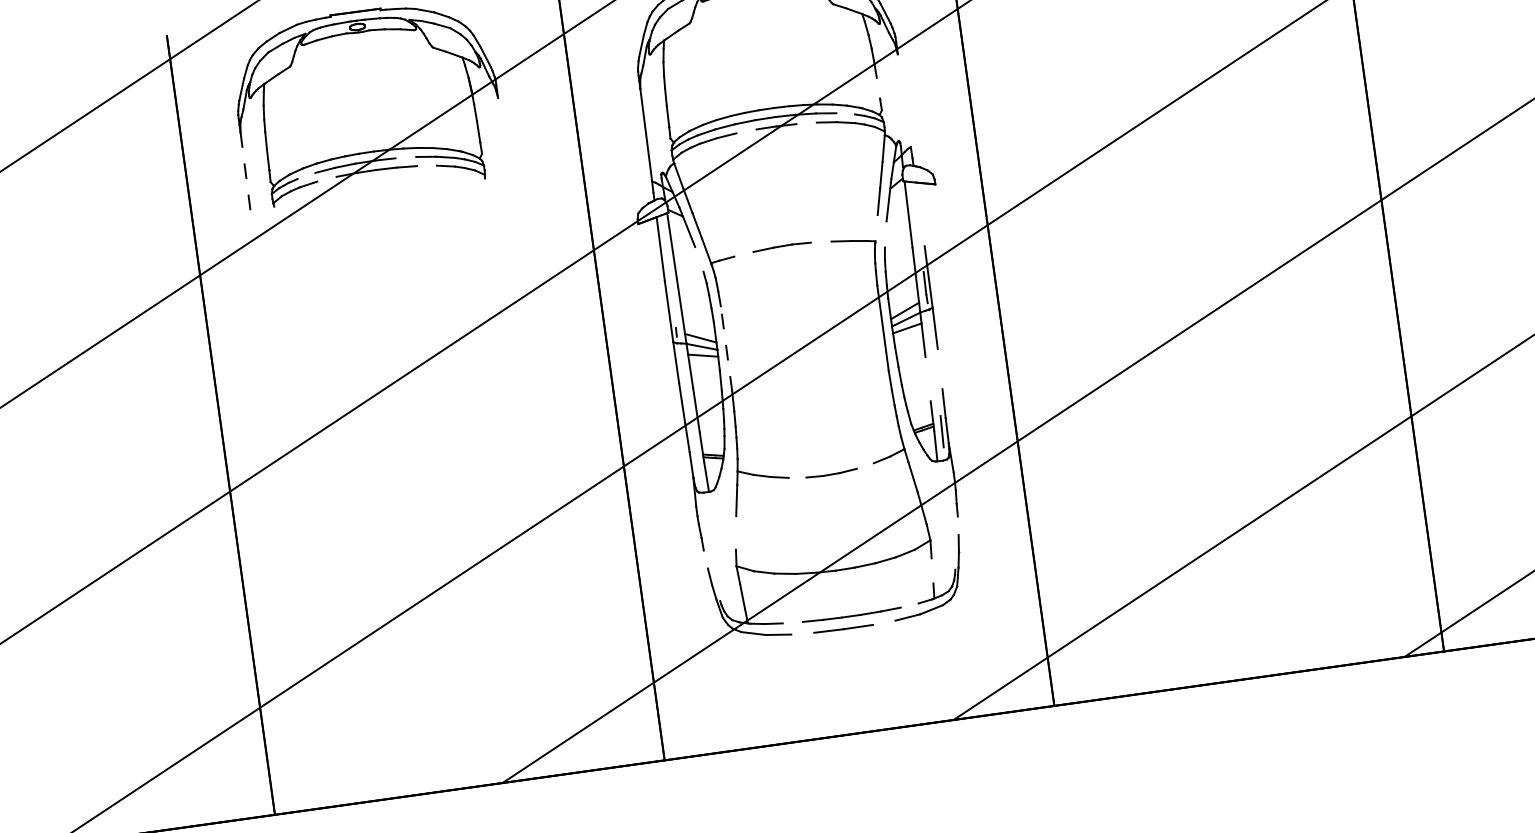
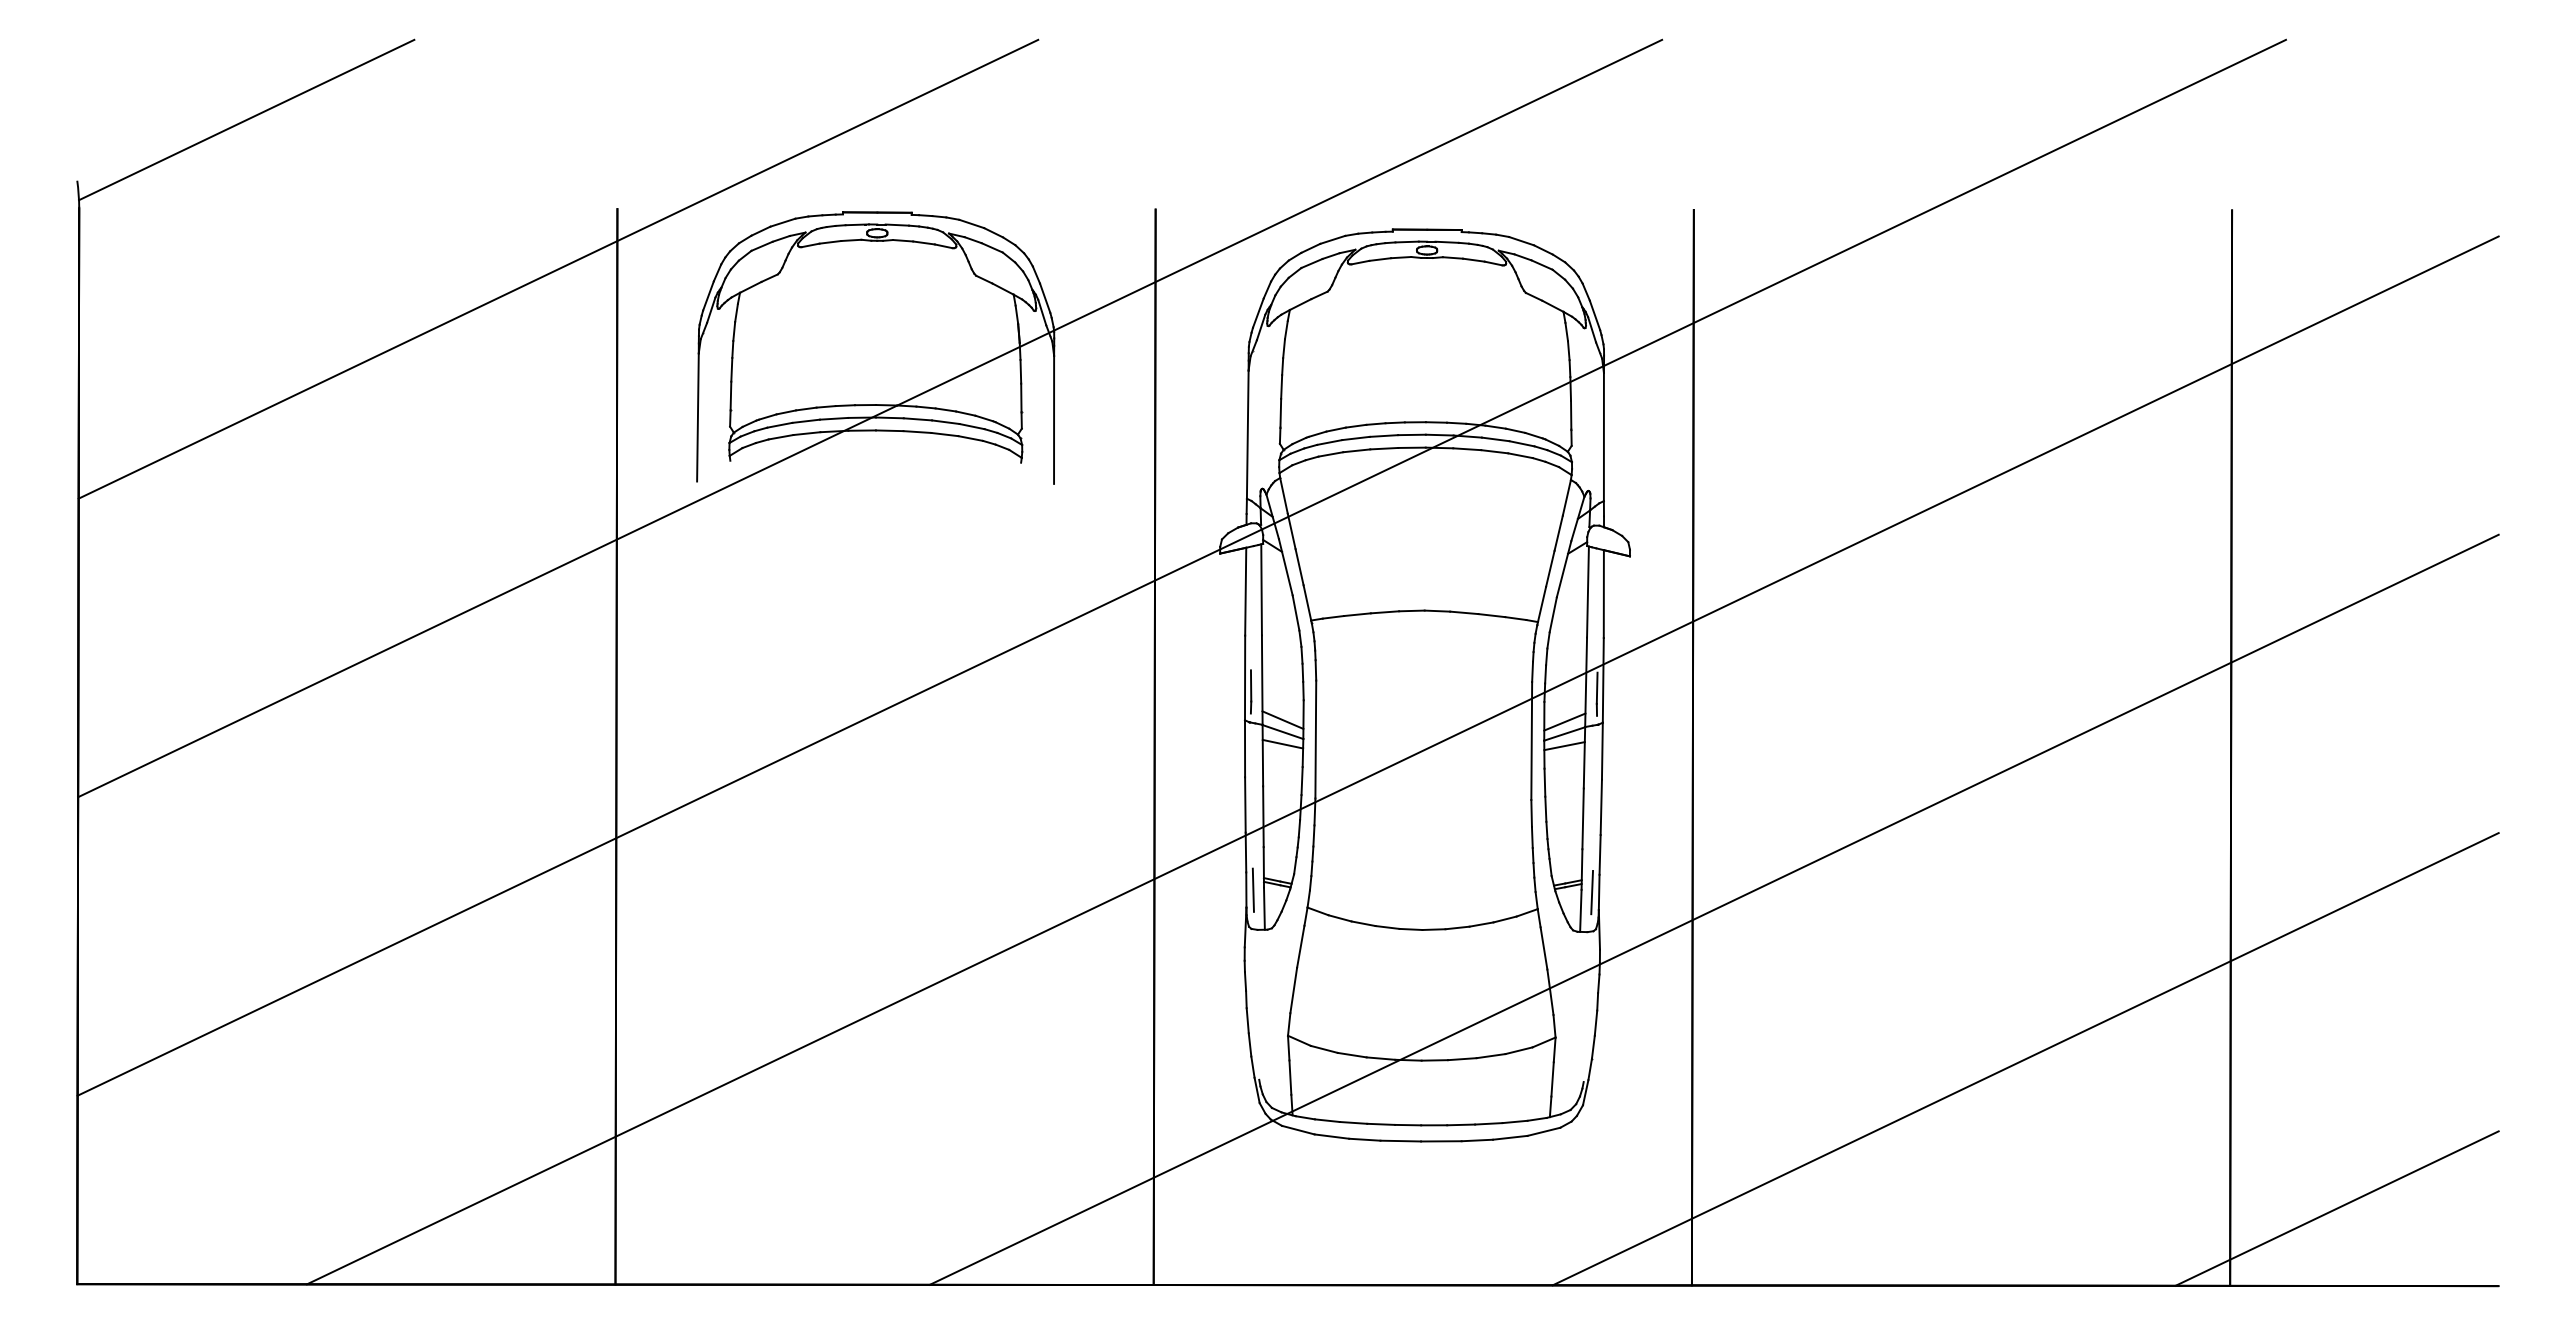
line: (878, 87) -> (1571, 414), added
line: (904, 101) -> (1603, 437), added
line: (845, 113) -> (1521, 443), added
line: (806, 123) -> (1467, 449), added
line: (746, 131) -> (1384, 448), added
line: (504, 143) -> (1054, 419), added
line: (405, 157) -> (917, 419), added
line: (426, 165) -> (944, 434), added
line: (306, 175) -> (779, 424), added
line: (246, 178) -> (697, 417), dashed -> solid
line: (326, 179) -> (806, 433), added
line: (920, 214) -> (1603, 594), added
line: (876, 228) -> (1541, 604), added
line: (885, 234) -> (1552, 614), added
line: (821, 241) -> (1464, 612), added
line: (743, 254) -> (1357, 614), added
line: (698, 259) -> (1295, 612), added
line: (673, 316) -> (1250, 685), added
line: (726, 348) -> (1315, 739), dashed -> solid
line: (939, 369) -> (1600, 807), added
line: (927, 378) -> (1582, 818), added
line: (695, 463) -> (1252, 889), added
line: (865, 466) -> (1481, 924), added
line: (797, 477) -> (1387, 927), added
line: (957, 525) -> (1595, 1022), added
line: (735, 532) -> (1293, 990), added
line: (705, 559) -> (1247, 1020), added
line: (932, 571) -> (1552, 1079), added
line: (909, 605) -> (1514, 1121), added
line: (792, 622) -> (1353, 1122), added
line: (883, 622) -> (1476, 1140), added
line: (802, 633) -> (1364, 1139), added

